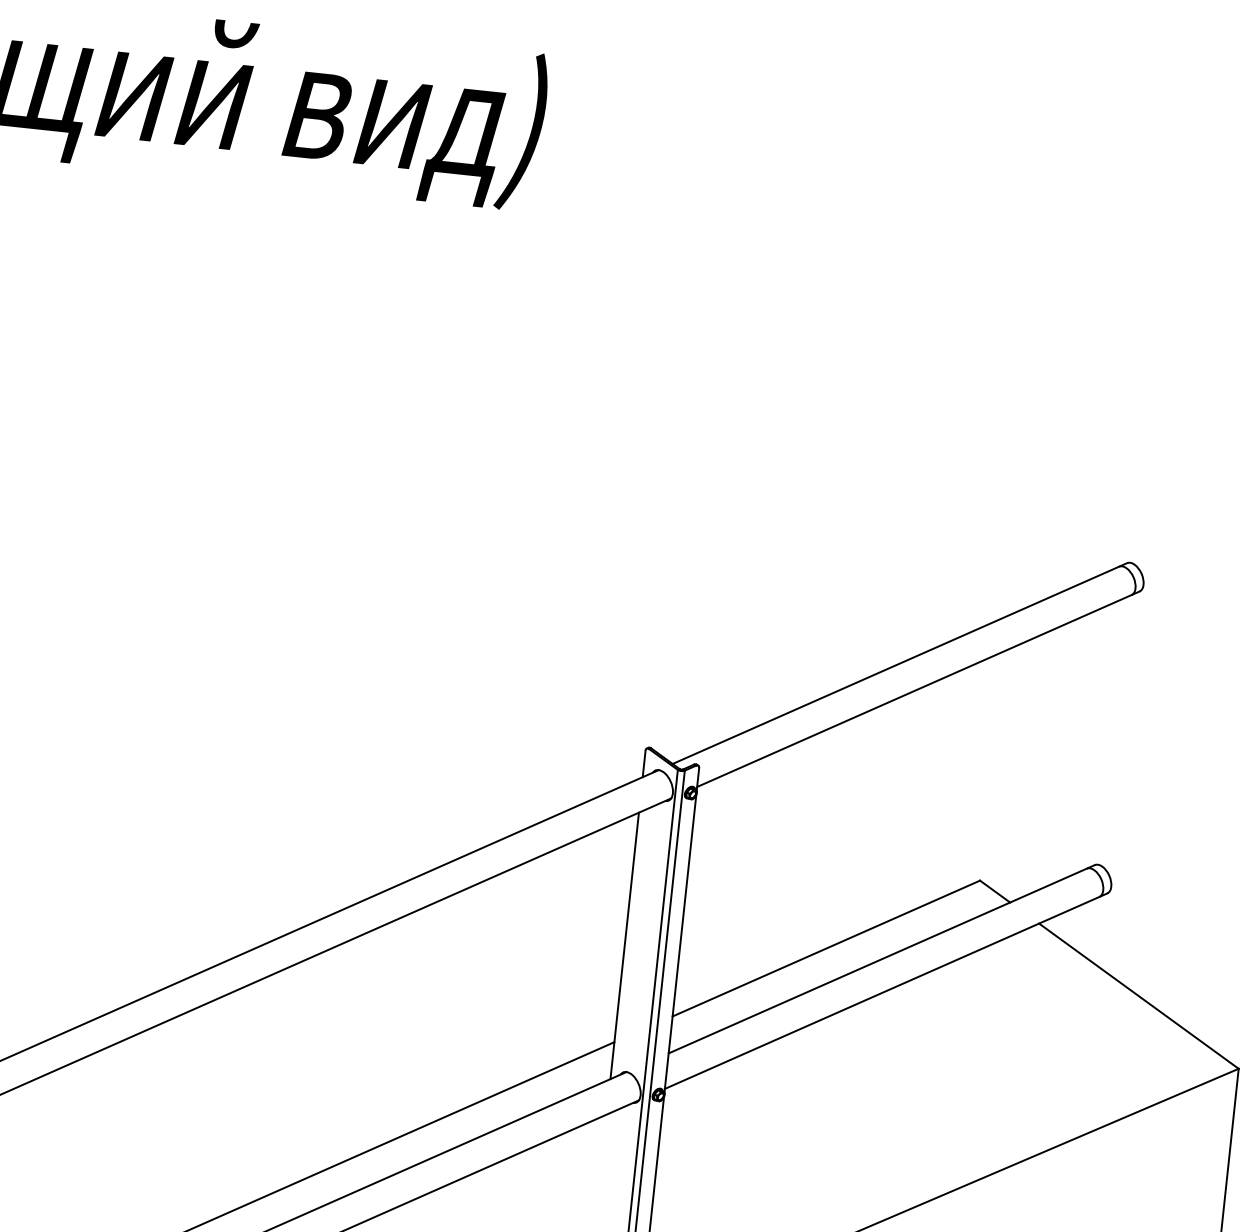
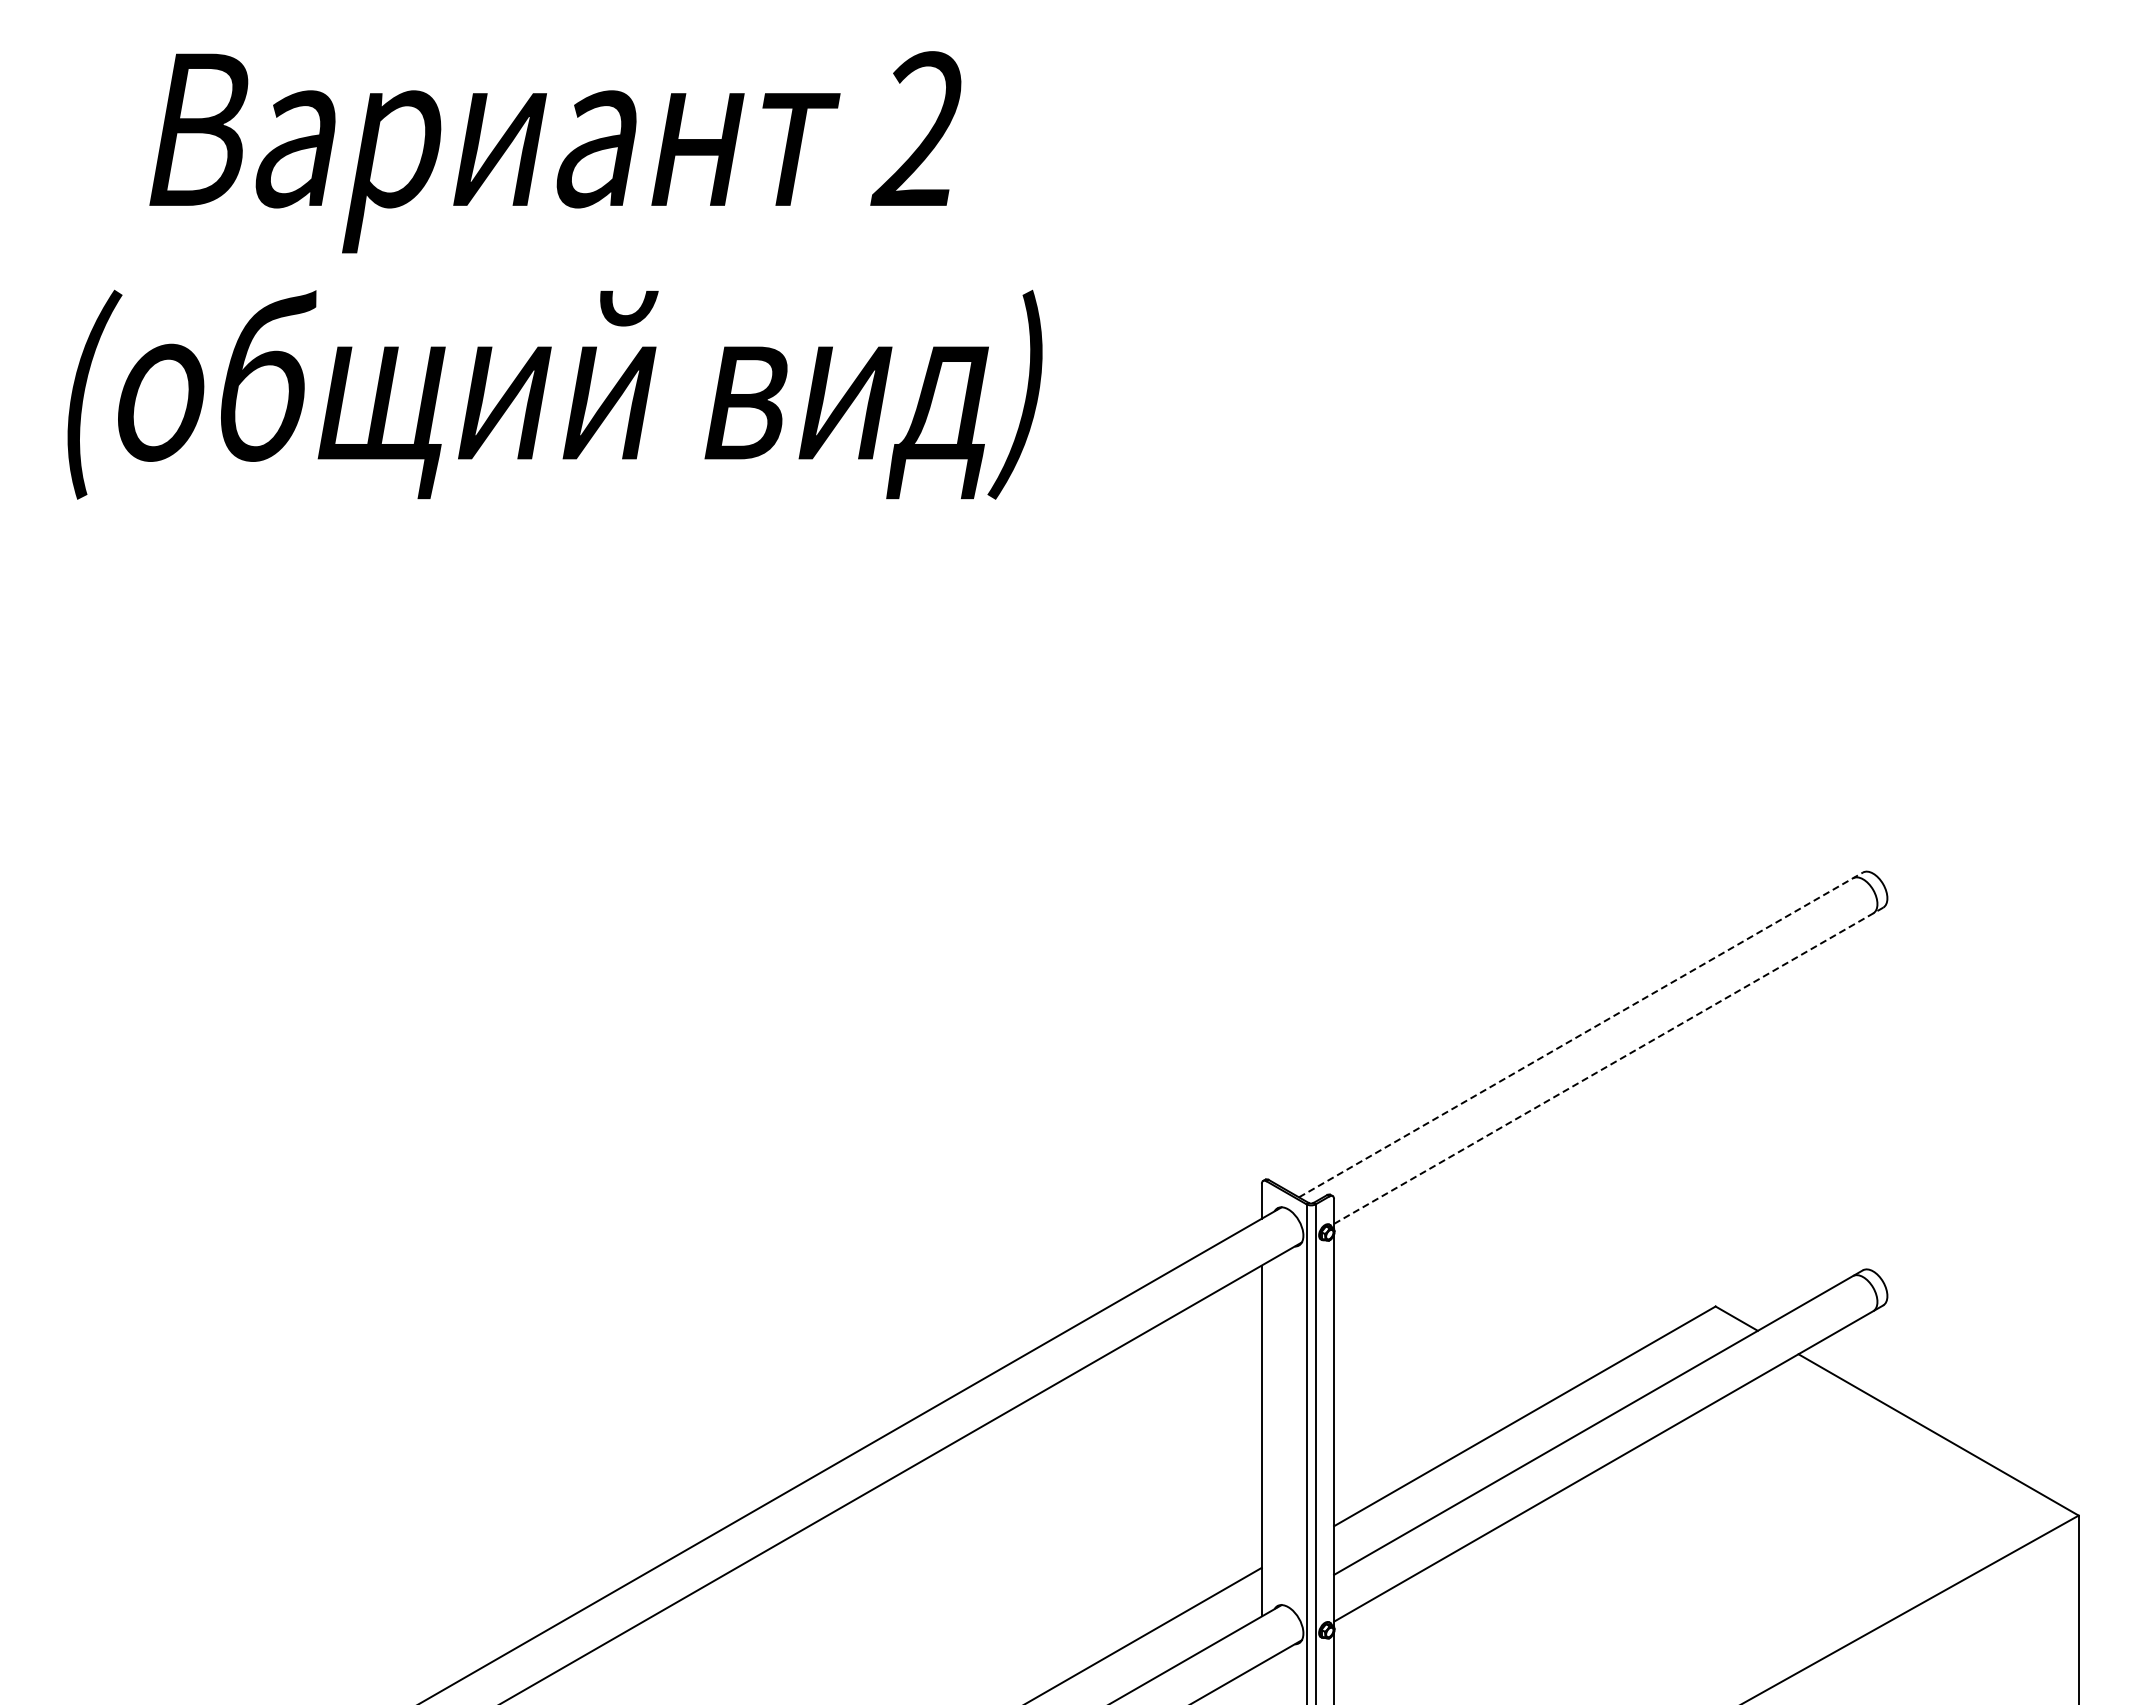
line: (900, 663) -> (1581, 1034), solid -> dashed
line: (918, 688) -> (1608, 1065), solid -> dashed

